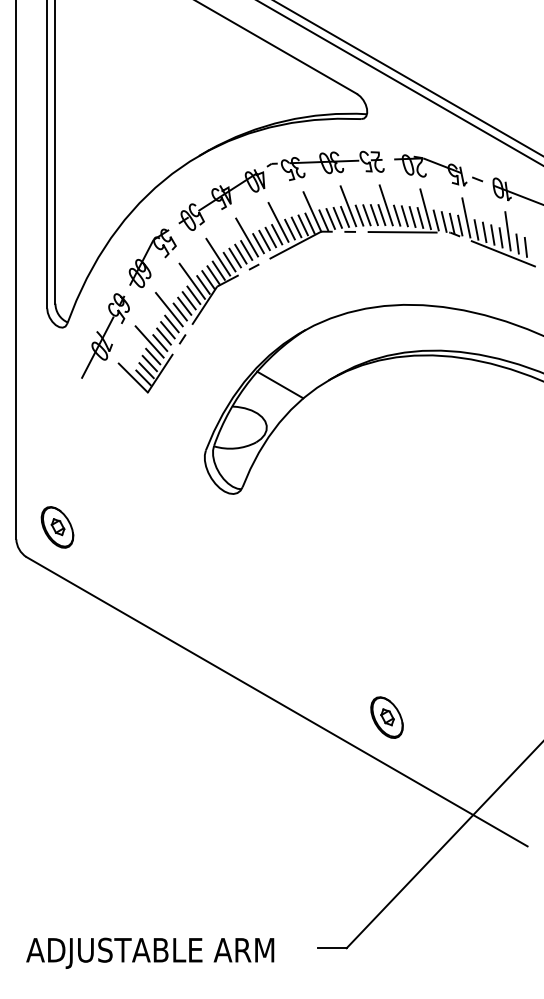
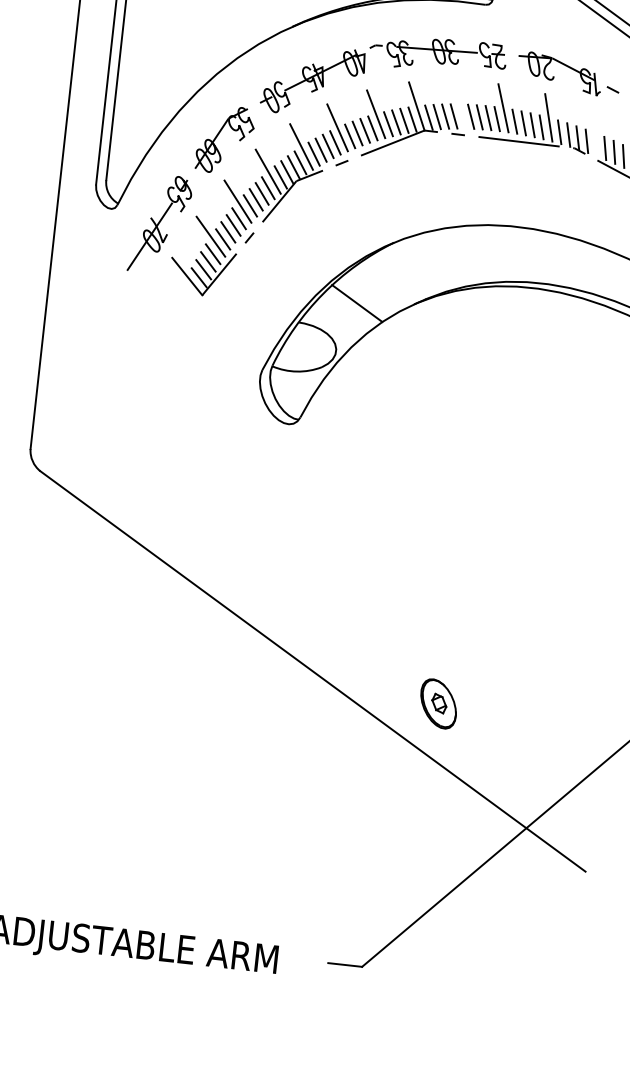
line: (348, 206) -> (459, 104), removed
line: (466, 217) -> (595, 132), removed
part: (57, 527) -> (79, 440), removed

